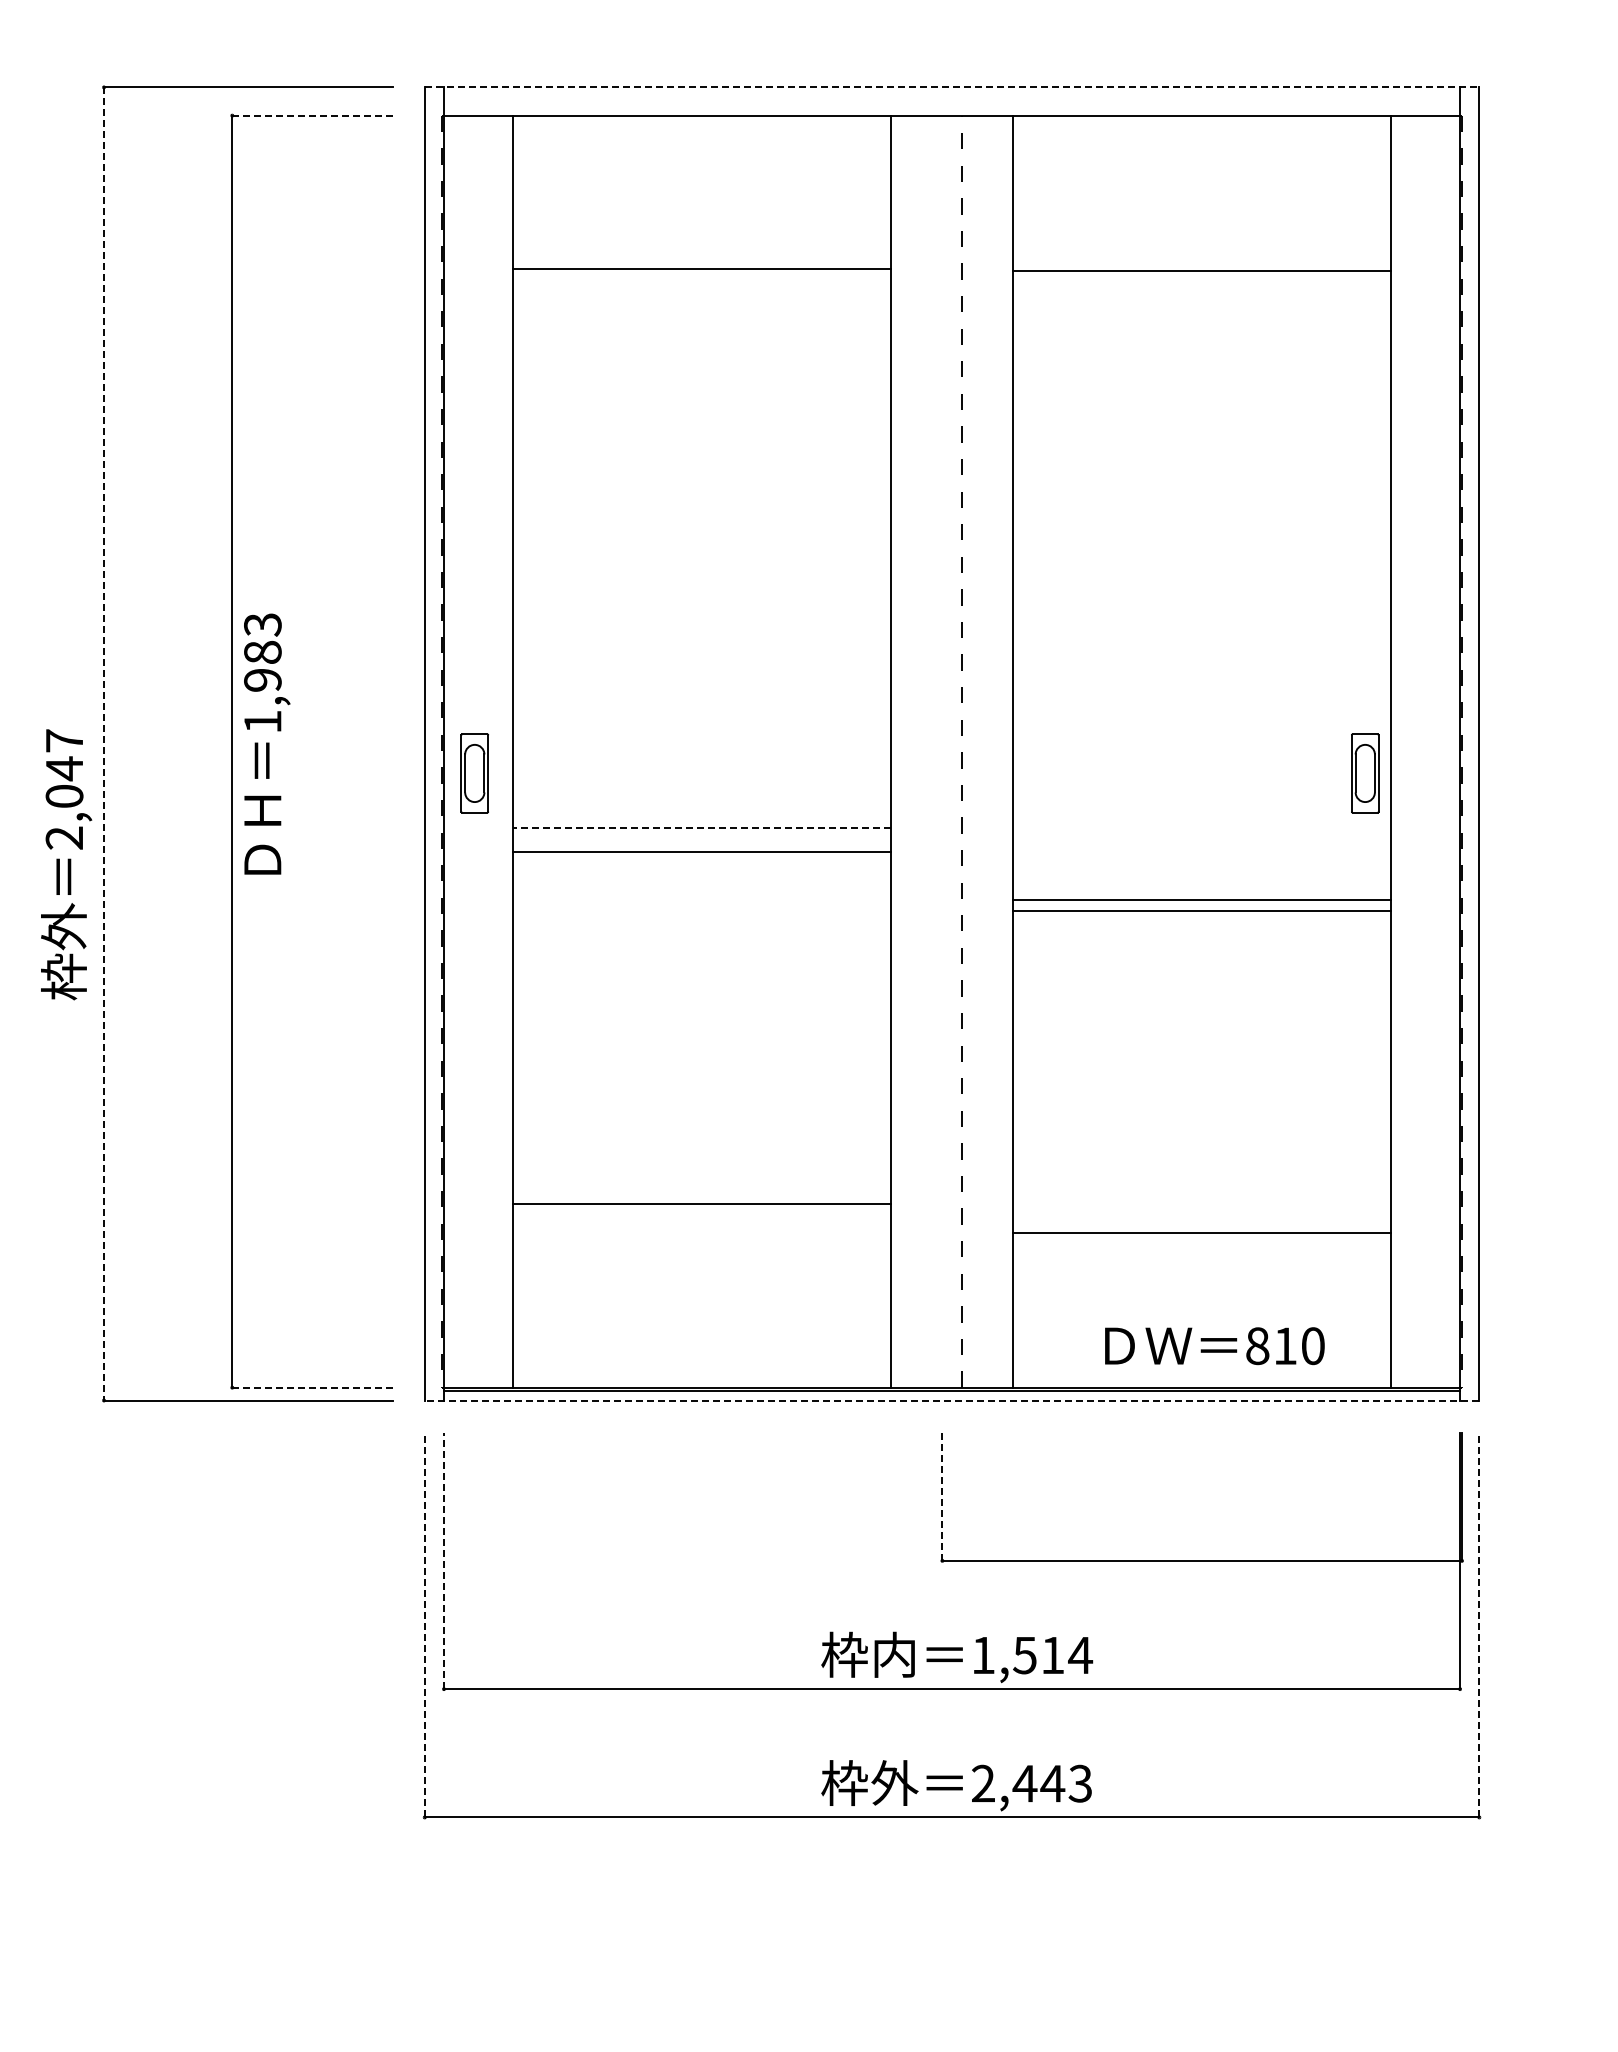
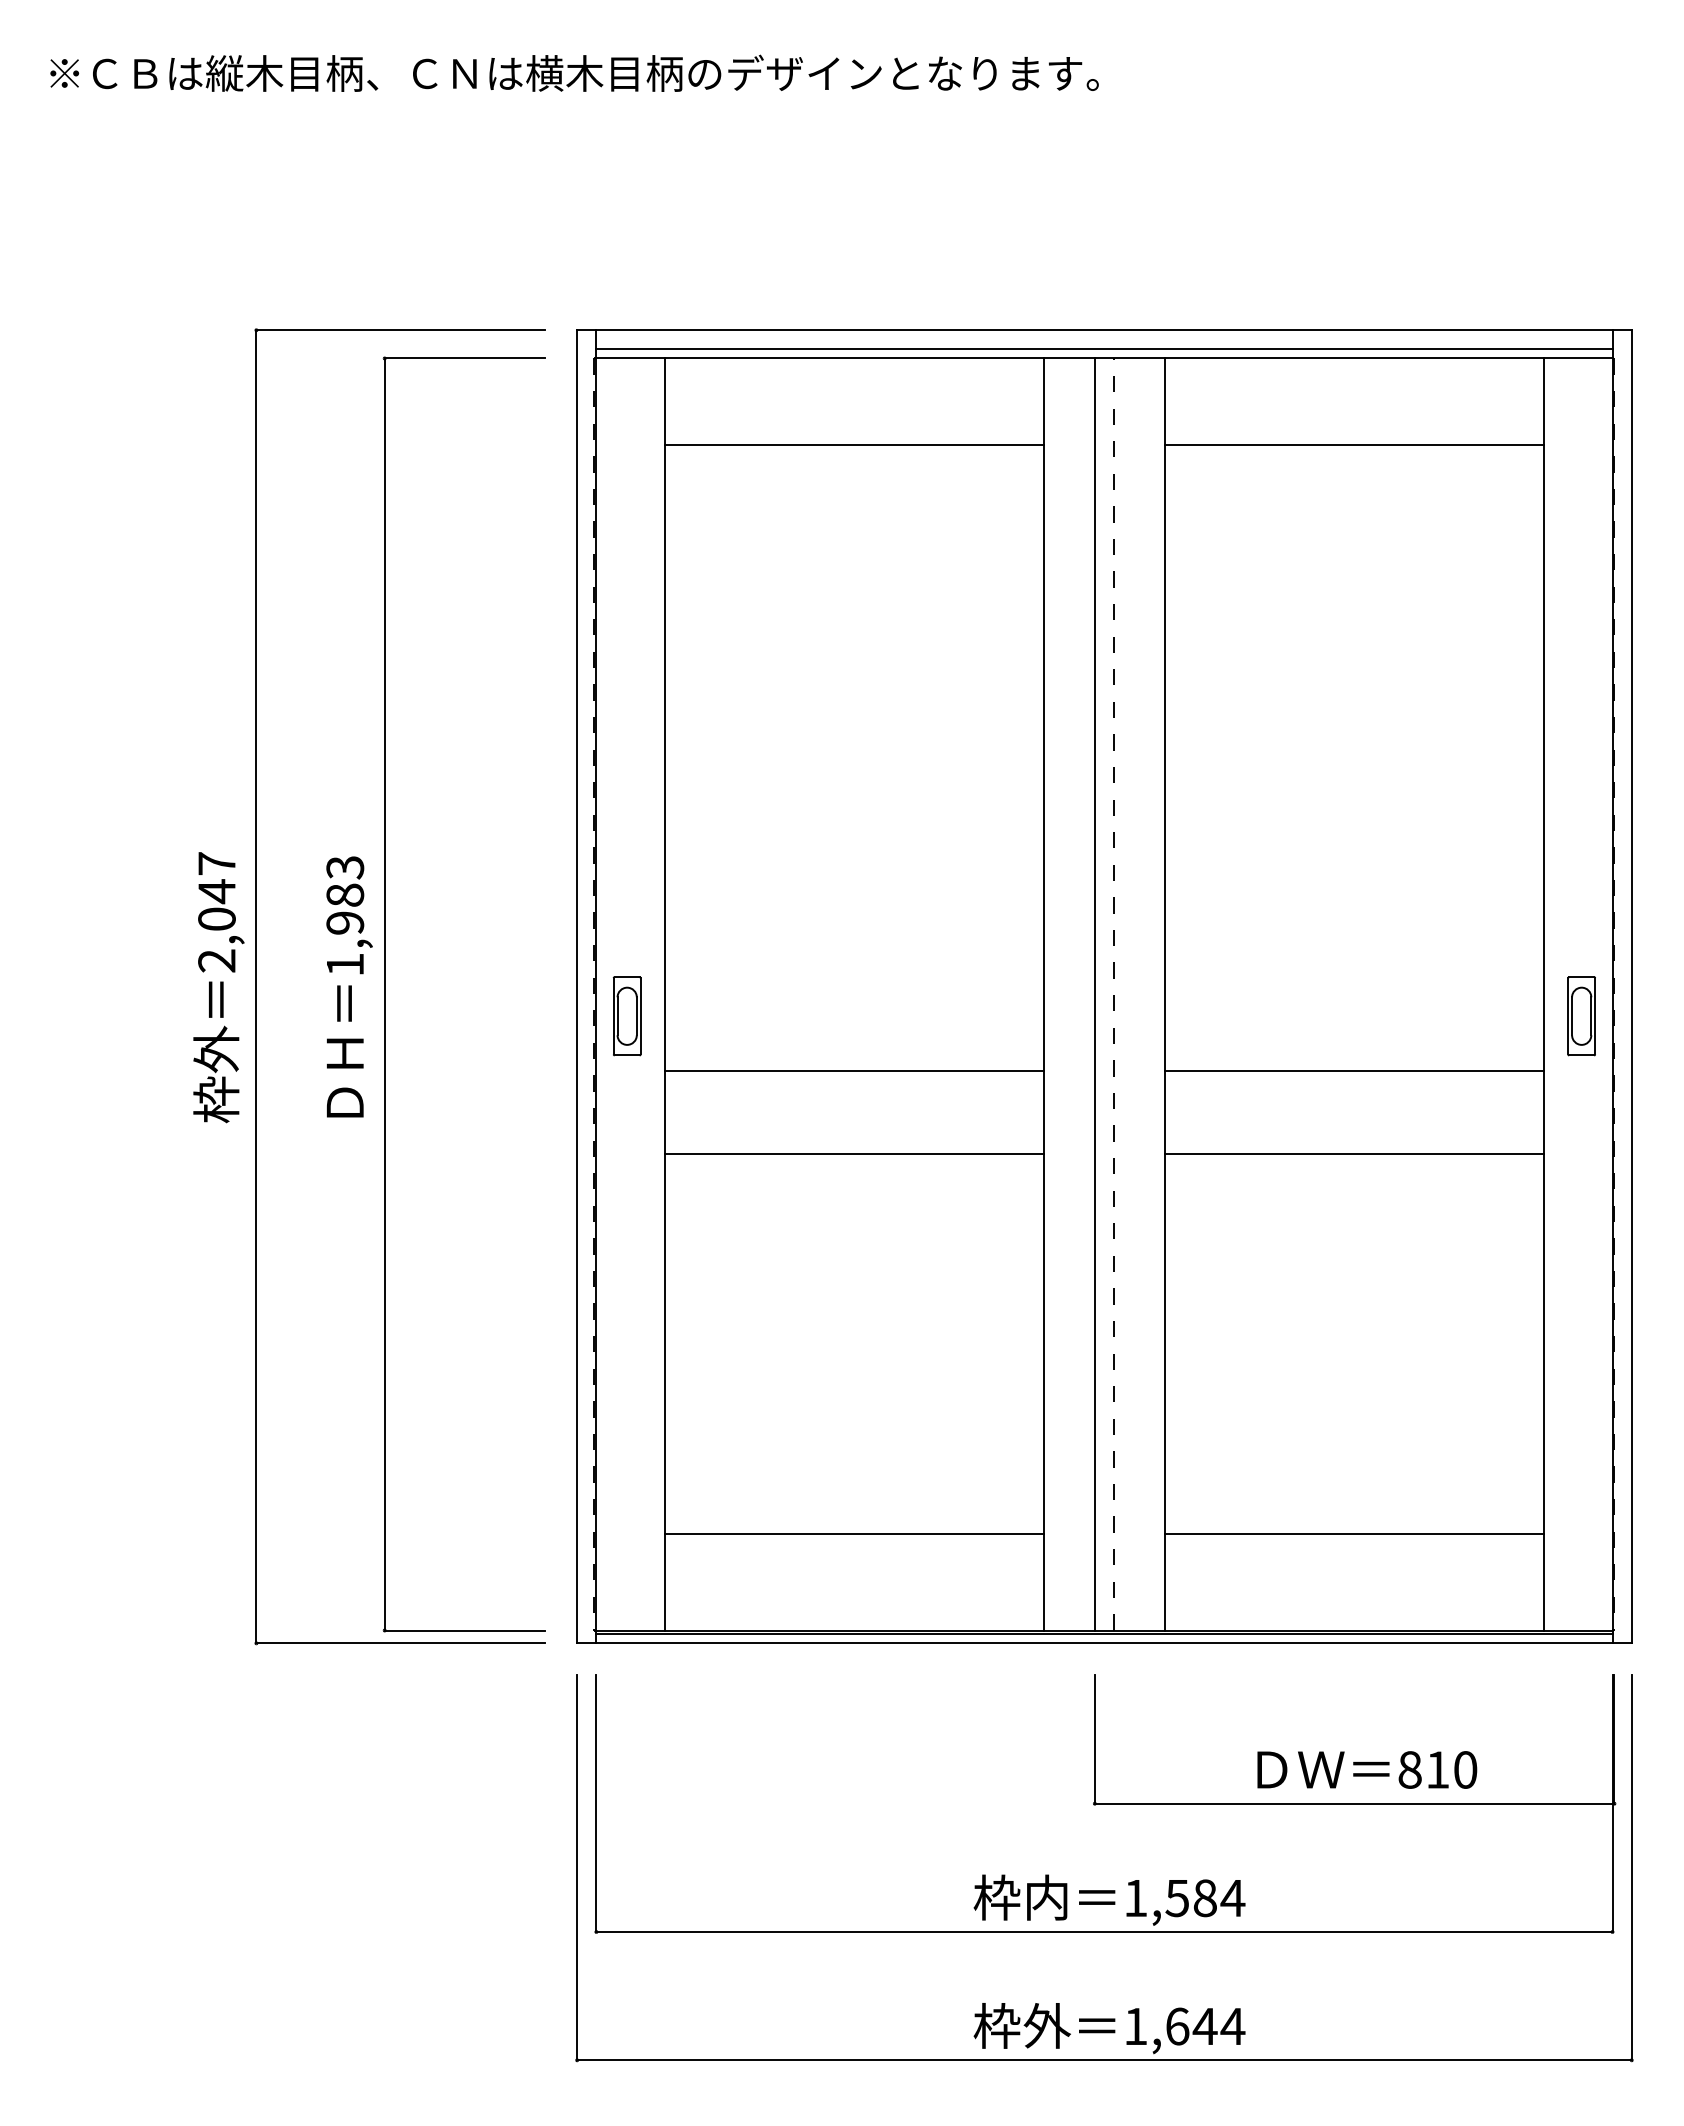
line: (952, 87) -> (1104, 330), dashed -> solid
line: (952, 106) -> (1104, 349), added
line: (313, 115) -> (465, 358), dashed -> solid
line: (702, 269) -> (854, 445), moved
line: (1202, 271) -> (1354, 445), moved
line: (104, 743) -> (256, 986), dashed -> solid
text: (267, 743) -> (349, 986), moved
line: (942, 751) -> (1094, 994), added
part: (1365, 773) -> (1581, 1016), moved
line: (701, 827) -> (853, 1070), dashed -> solid
line: (702, 851) -> (854, 1153), moved
text: (66, 864) -> (218, 987), moved
line: (1202, 899) -> (1354, 1070), moved
line: (702, 1204) -> (854, 1534), moved
line: (1202, 1233) -> (1354, 1534), moved
text: (1215, 1345) -> (1367, 1769), moved
line: (313, 1387) -> (465, 1630), dashed -> solid
line: (951, 1400) -> (1103, 1643), dashed -> solid
line: (942, 1496) -> (1094, 1739), dashed -> solid
line: (444, 1560) -> (596, 1803), dashed -> solid
line: (425, 1624) -> (577, 1867), dashed -> solid
line: (1479, 1624) -> (1631, 1867), dashed -> solid
text: (1052, 1655) -> (1204, 1898), 1,514 -> 1,584
text: (1032, 1783) -> (1184, 2026), 2,443 -> 1,644

